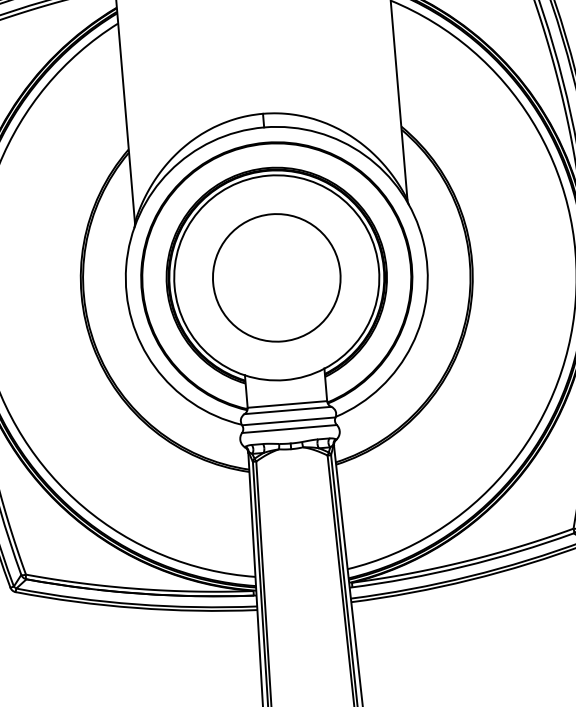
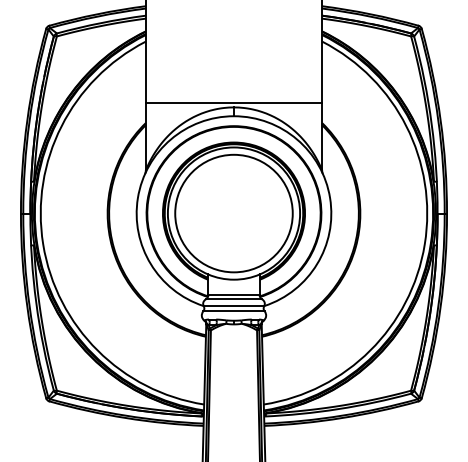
line: (261, 107) -> (233, 103), added
circle: (276, 277) -> (233, 213), size x1.43

